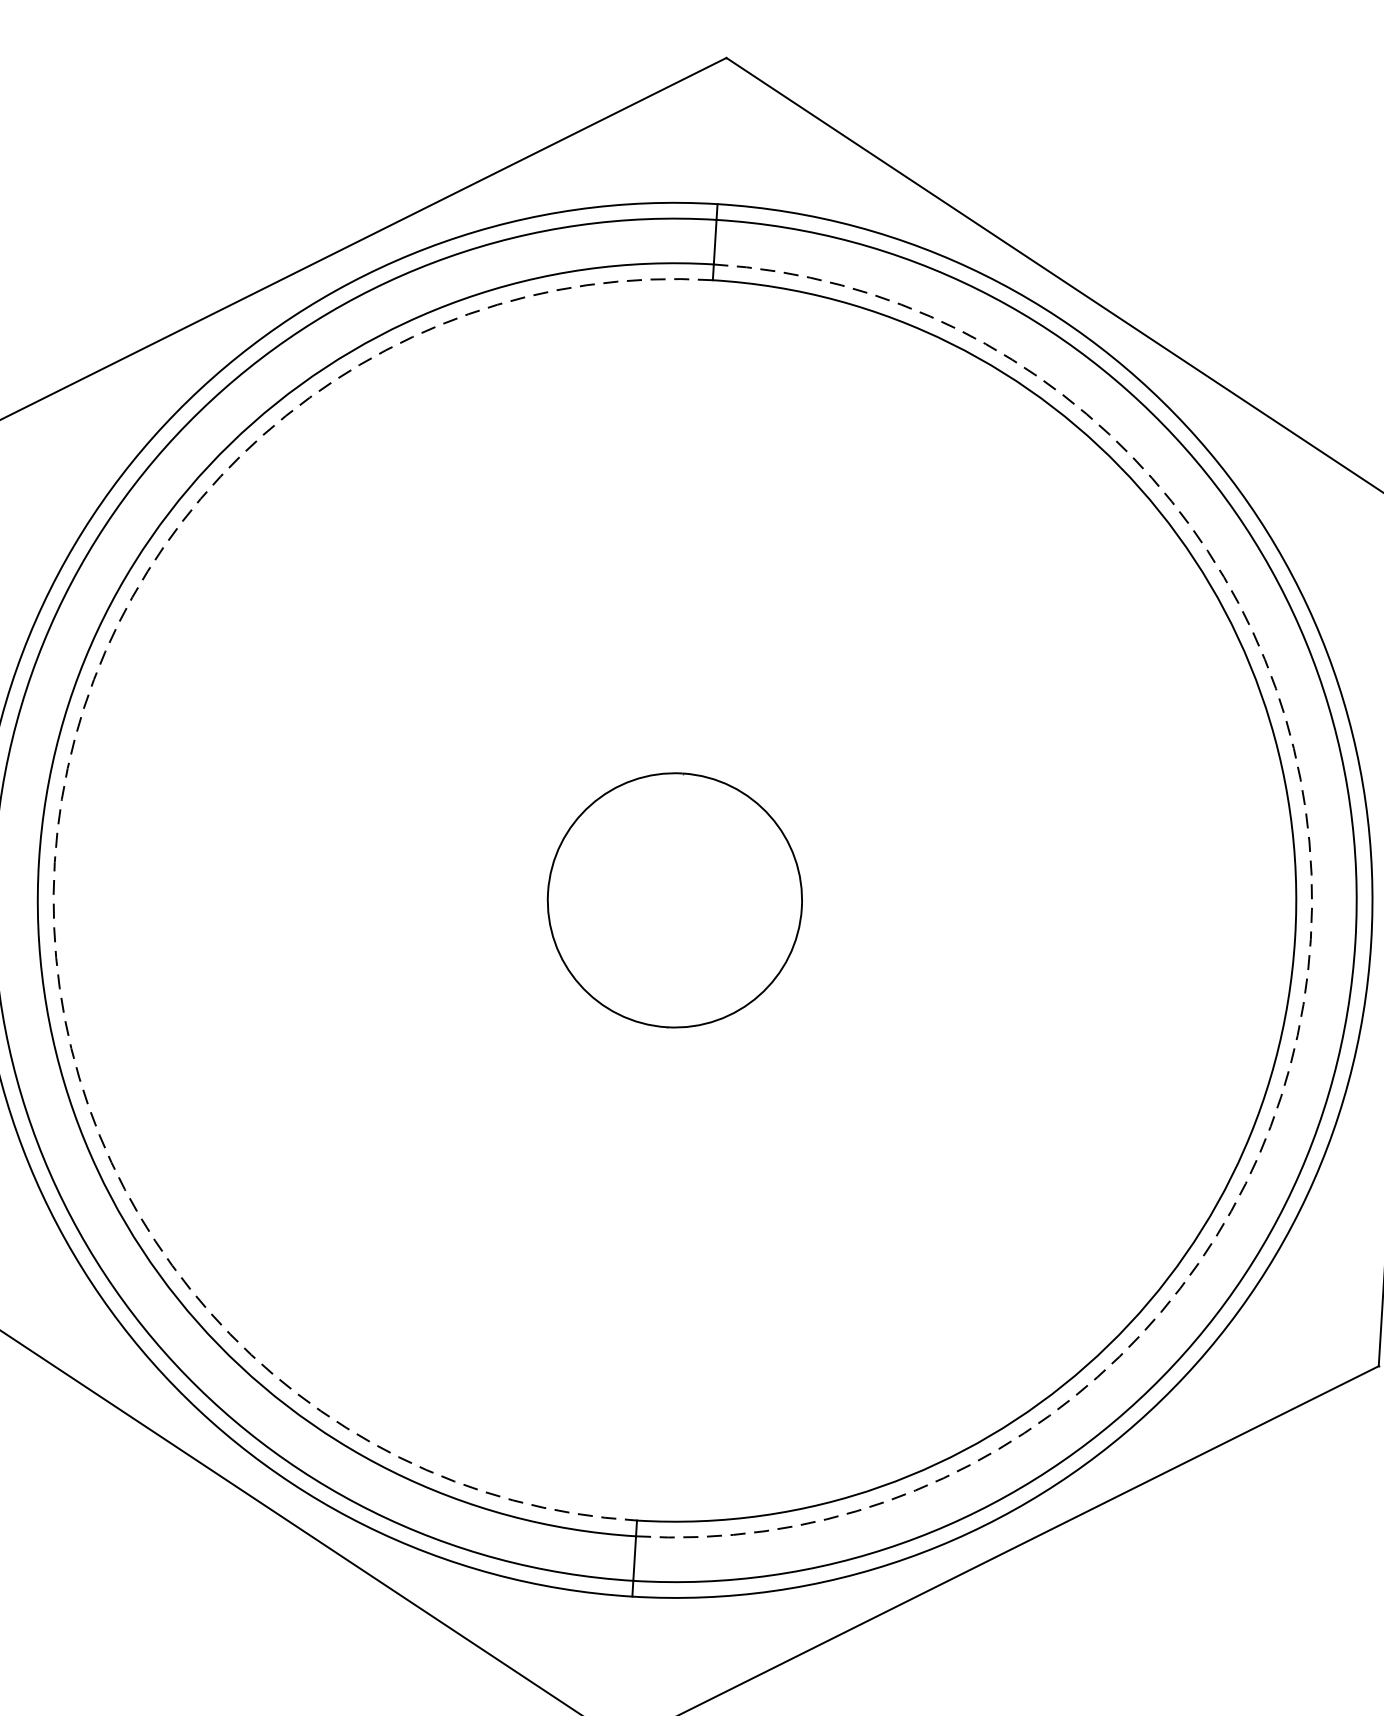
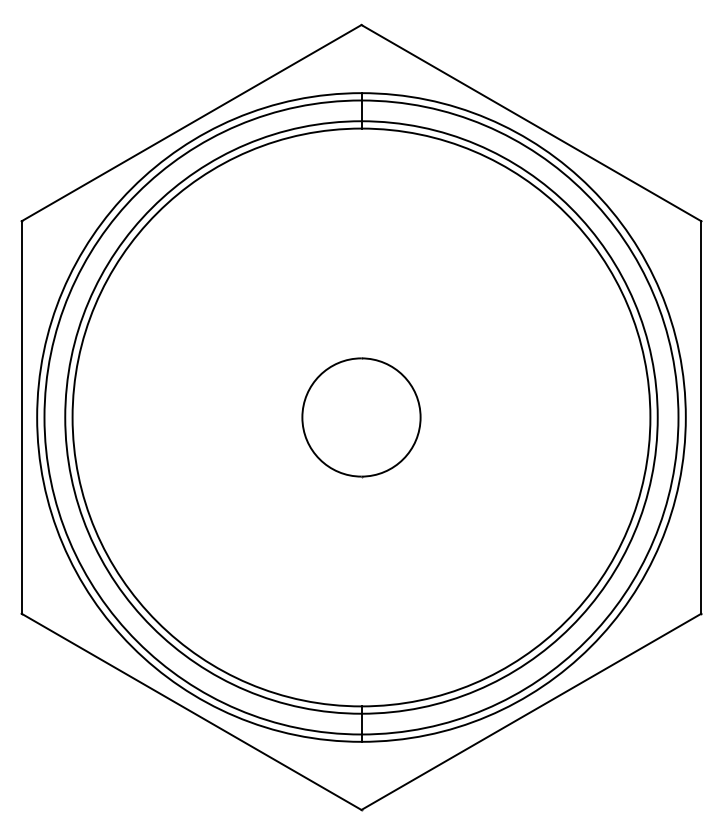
arc: (54, 862) -> (72, 417), dashed -> solid
arc: (1310, 939) -> (657, 417), dashed -> solid

